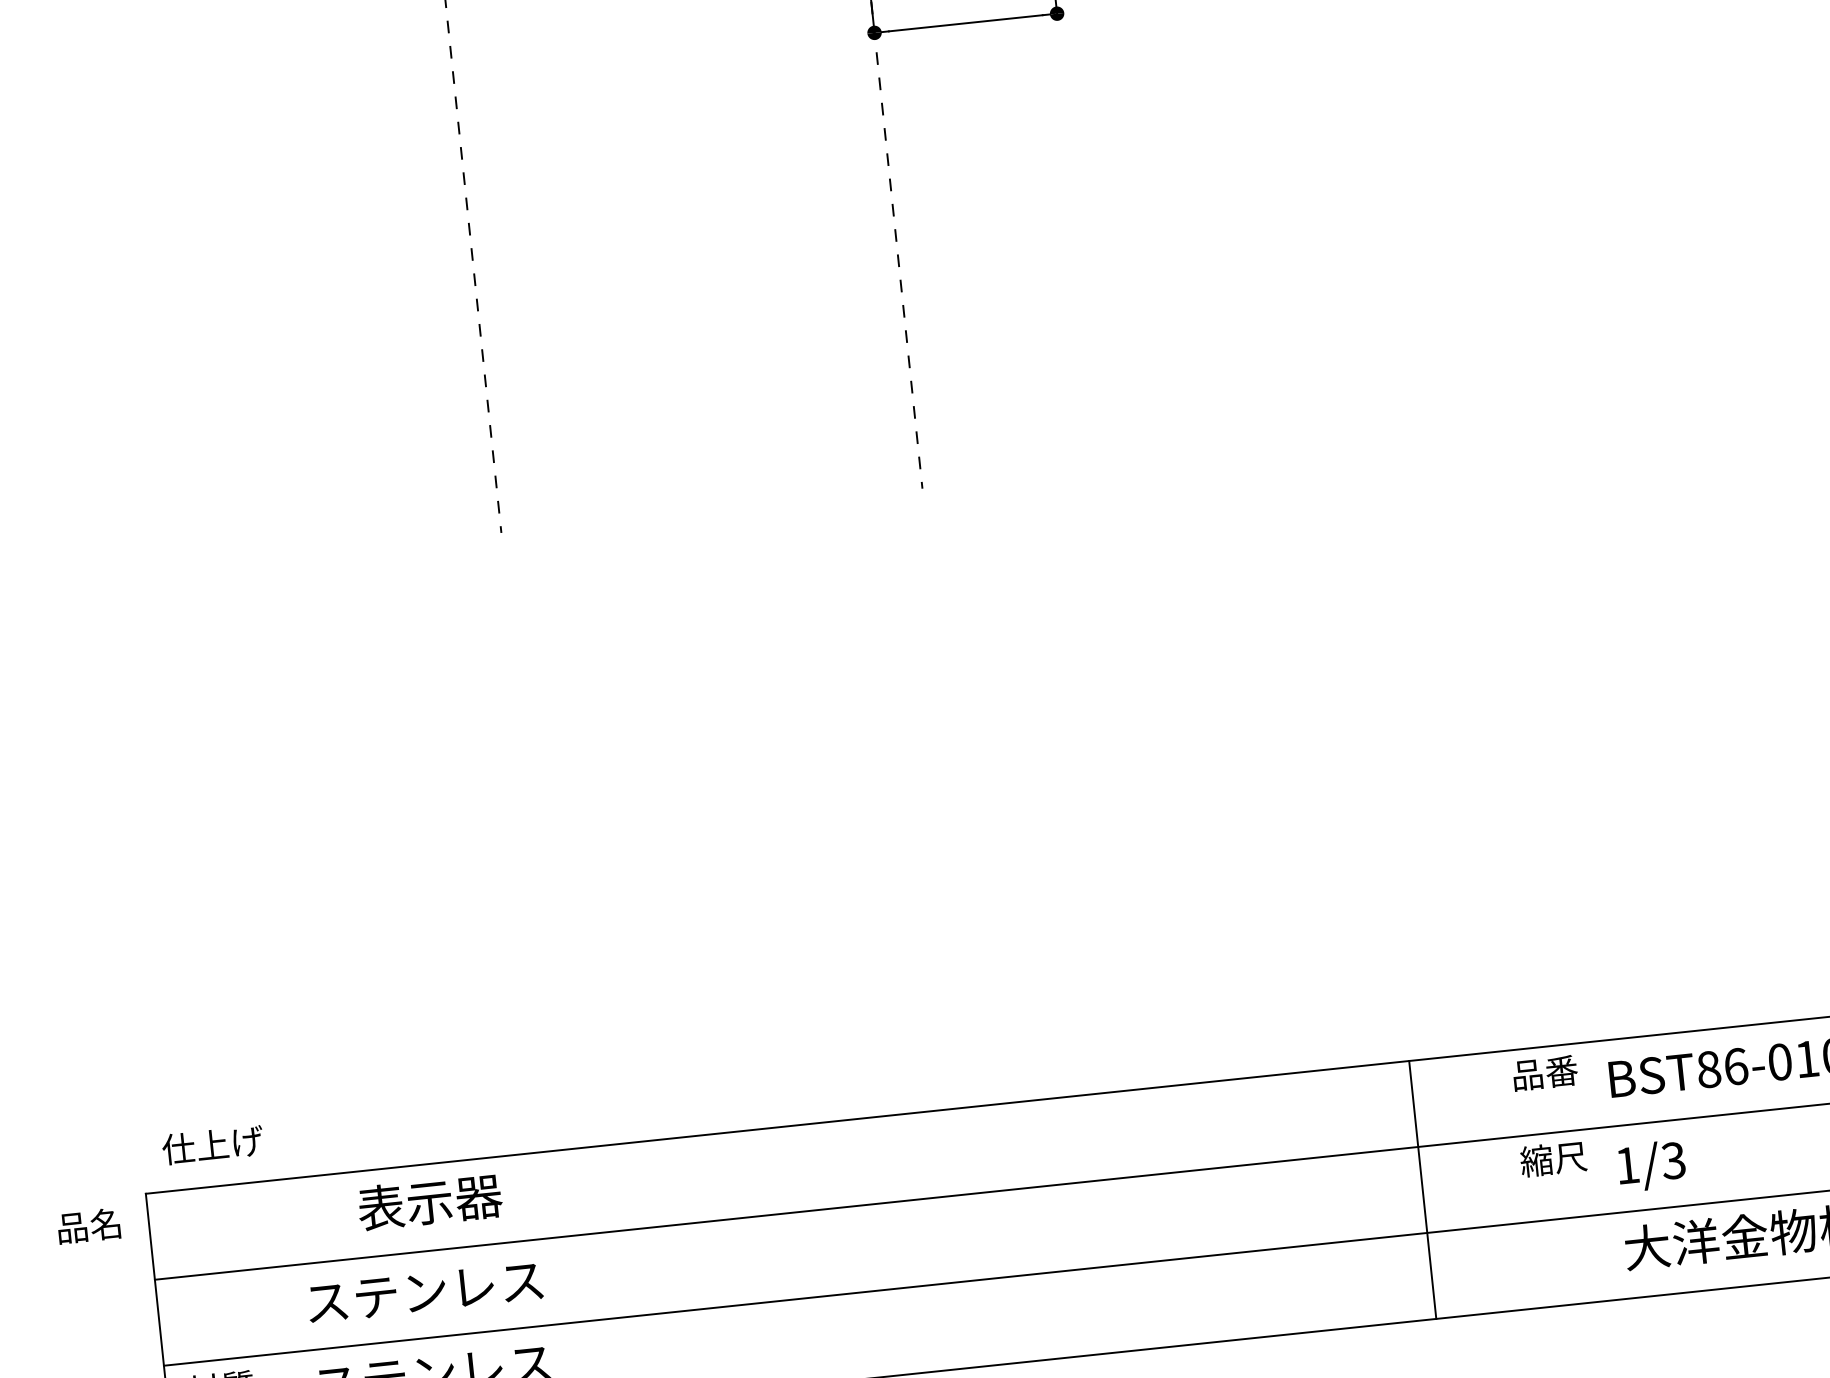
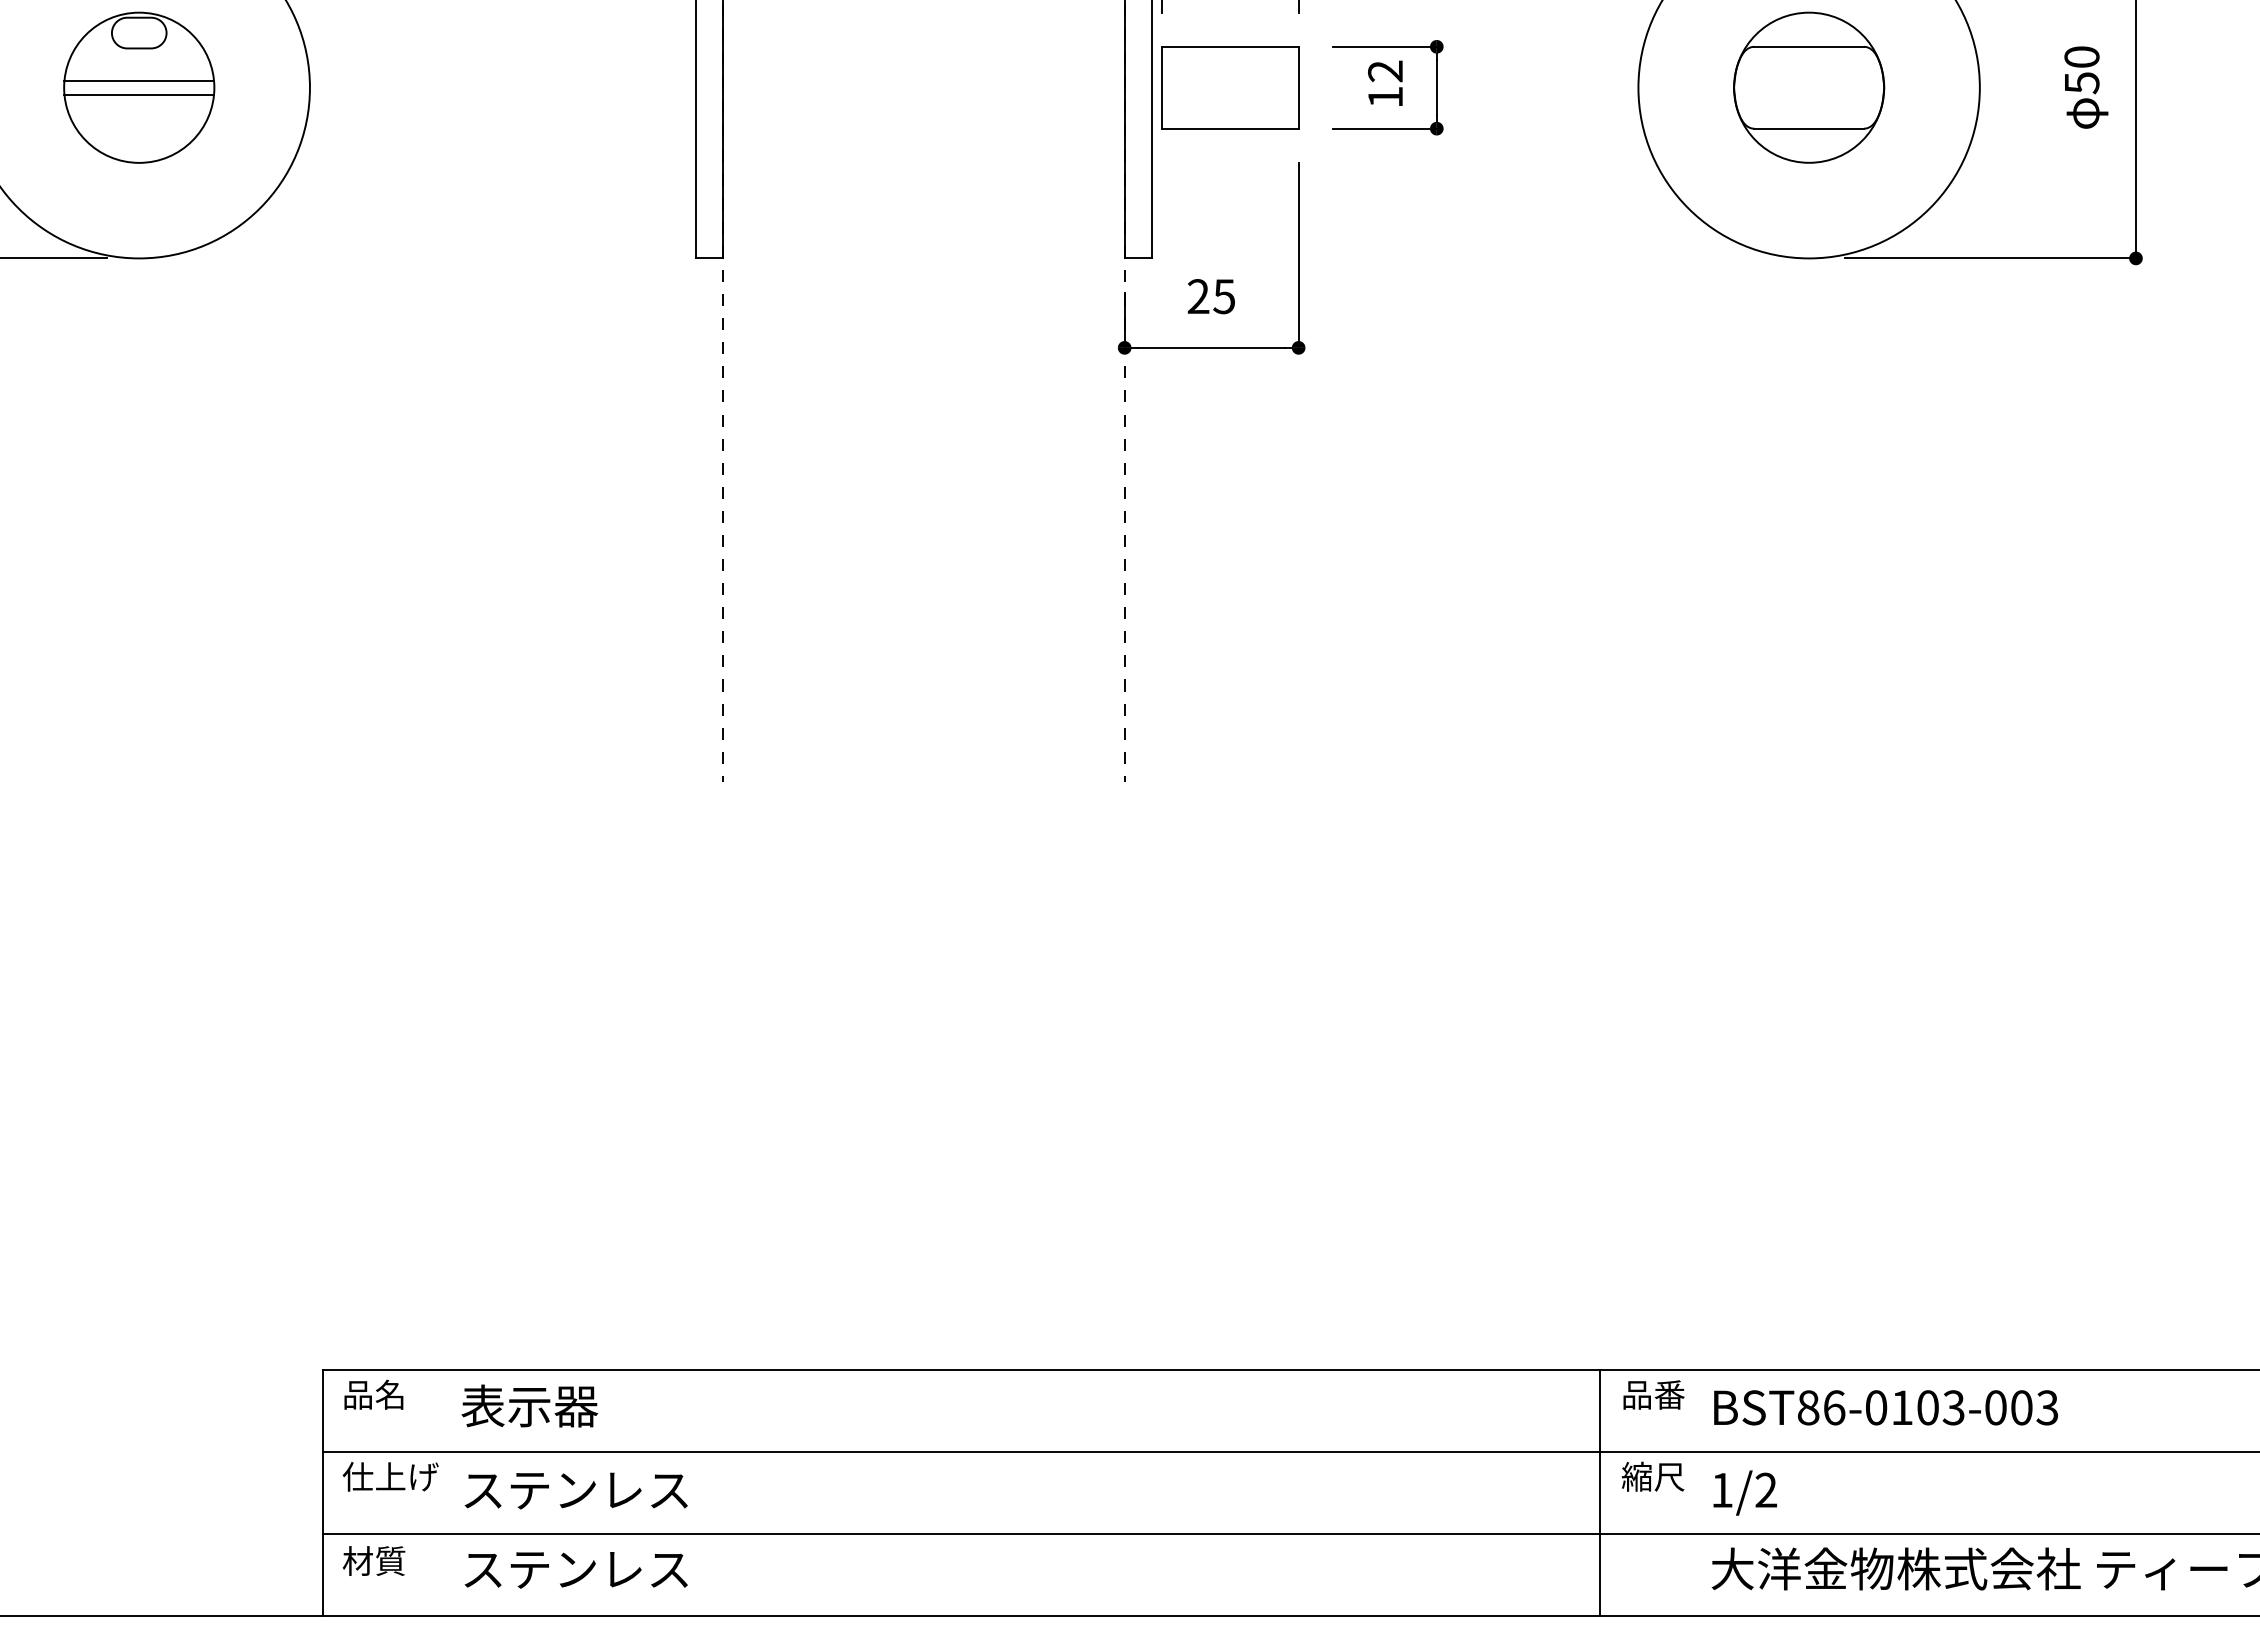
text: (212, 1144) -> (390, 1476), moved
text: (1673, 1160) -> (1766, 1490), 1/3 -> 1/2
line: (1422, 1189) -> (1599, 1492), moved
text: (429, 1201) -> (529, 1405), moved
text: (88, 1225) -> (373, 1394), moved

